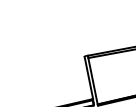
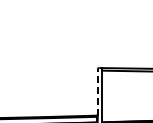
line: (88, 77) -> (97, 91), solid -> dashed

